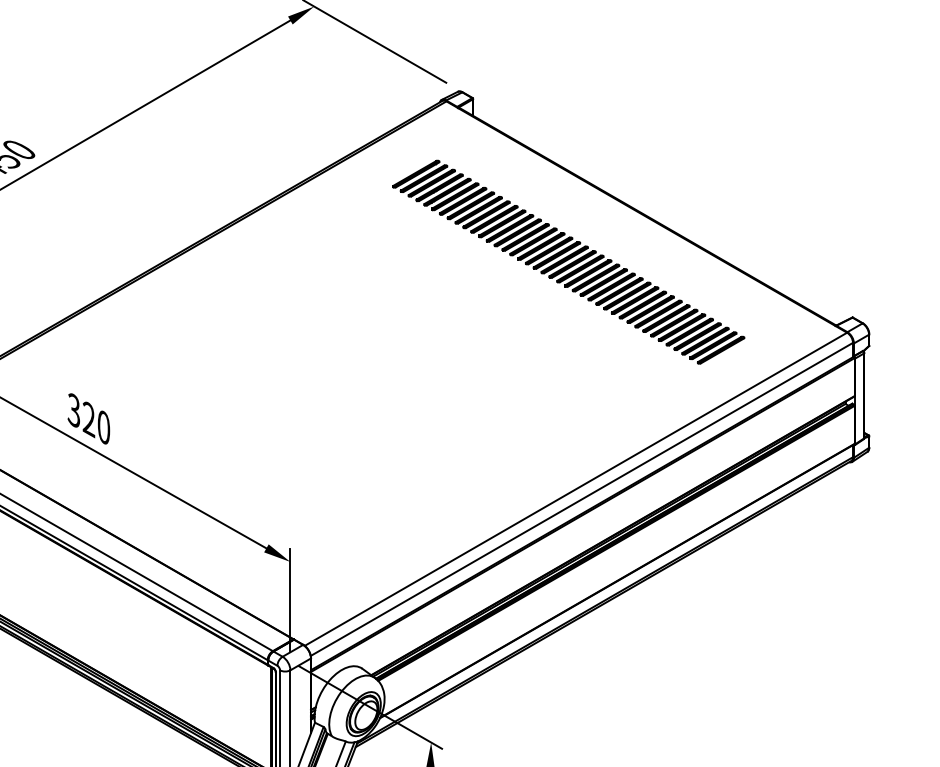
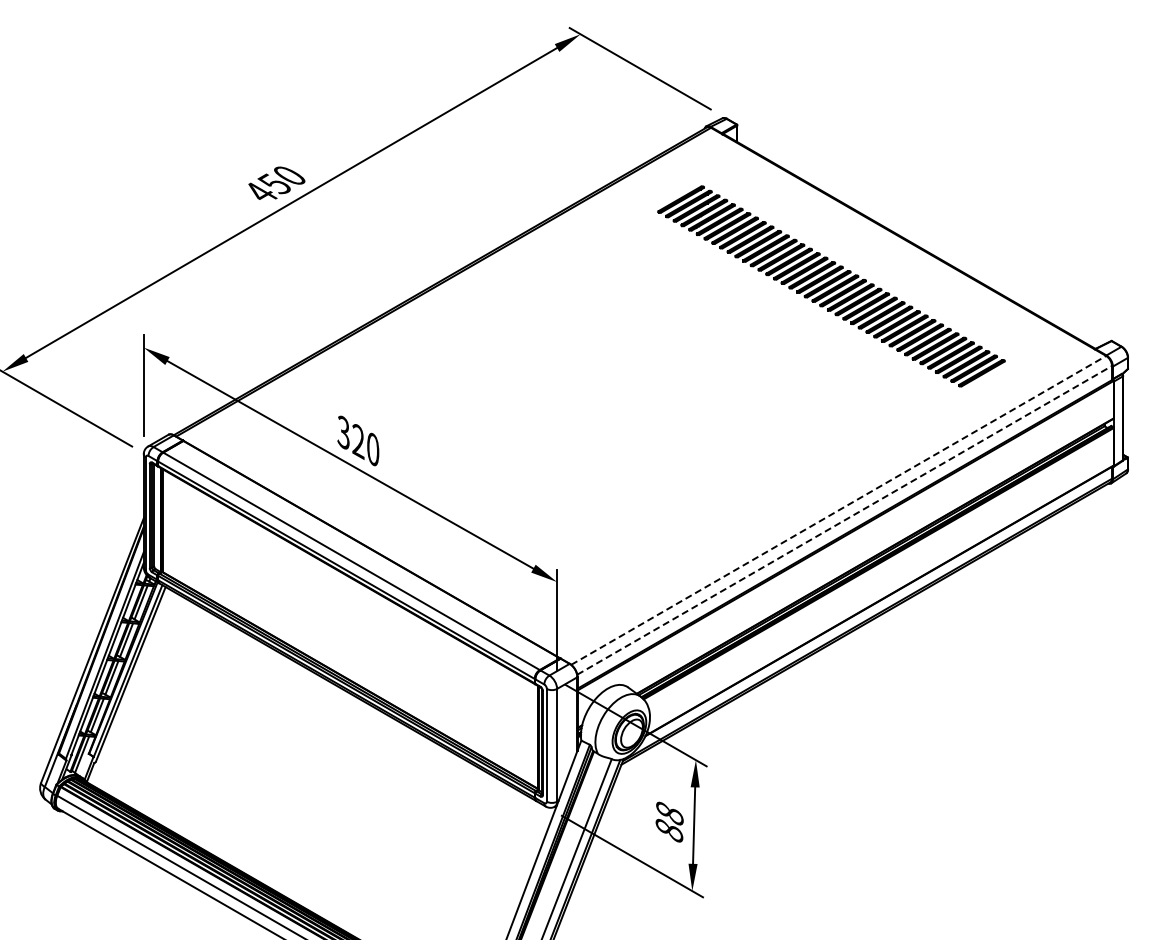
line: (575, 489) -> (838, 510), solid -> dashed
line: (581, 499) -> (844, 520), solid -> dashed

